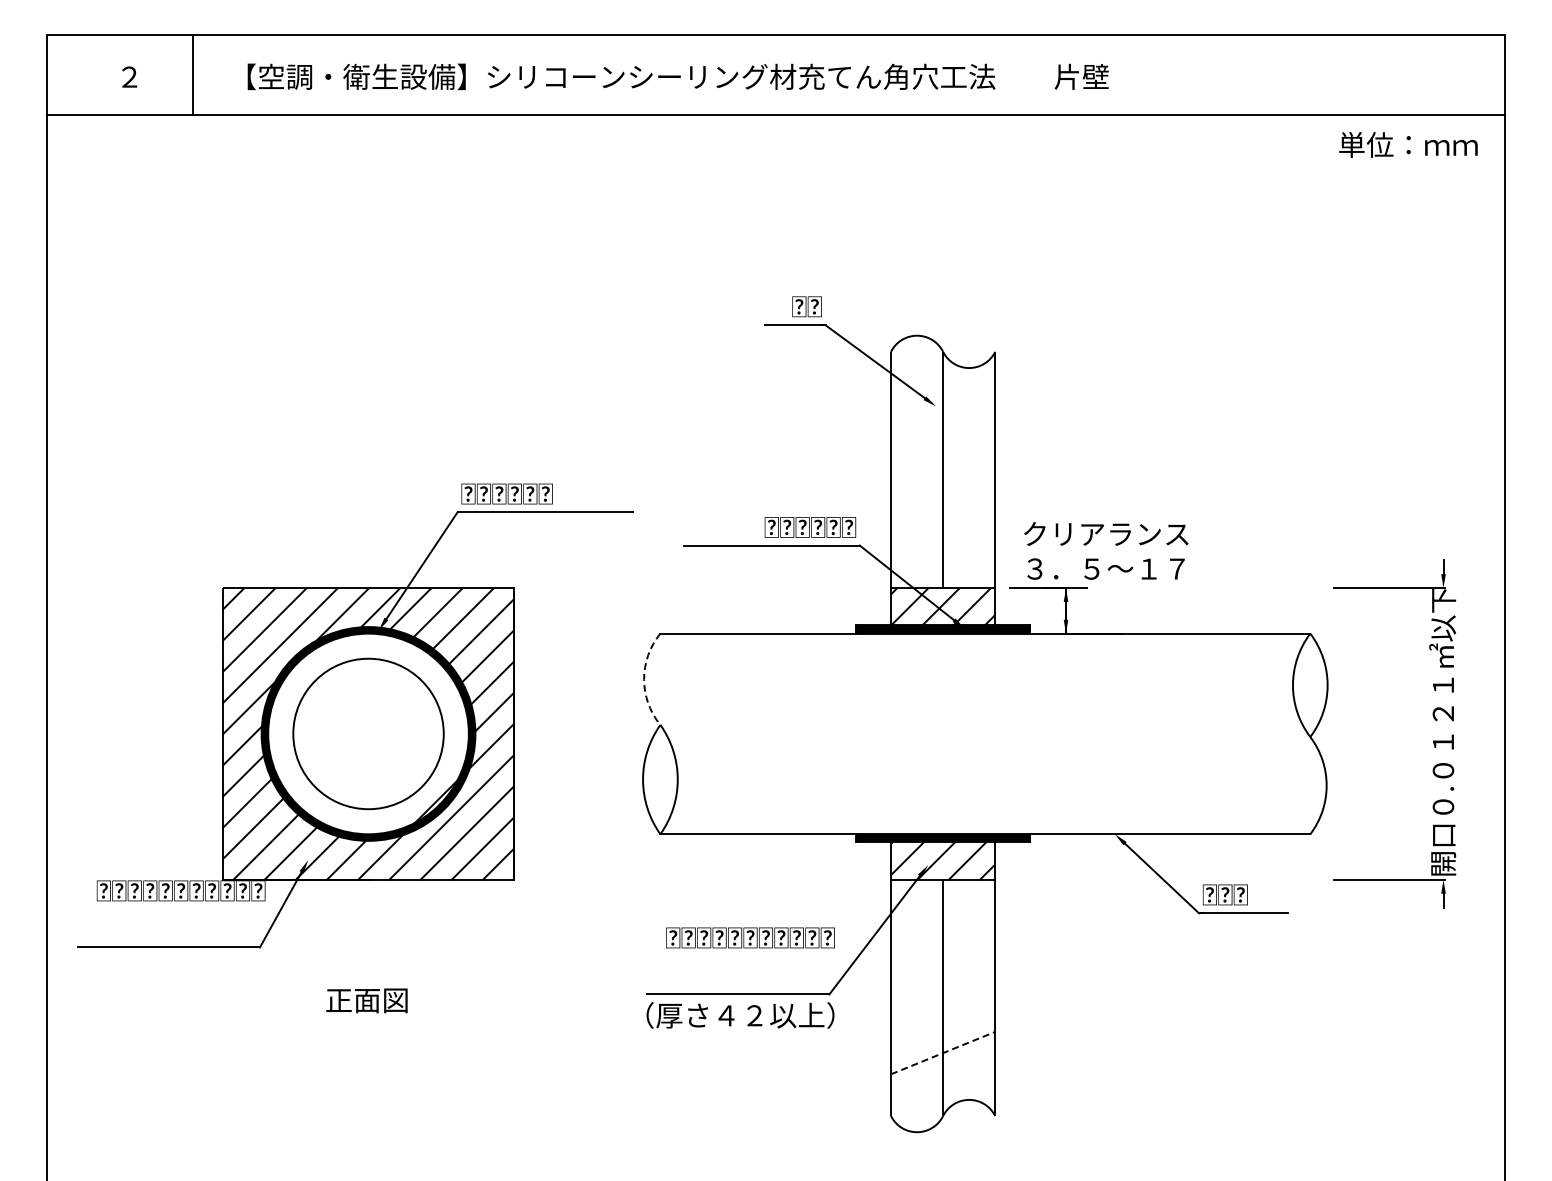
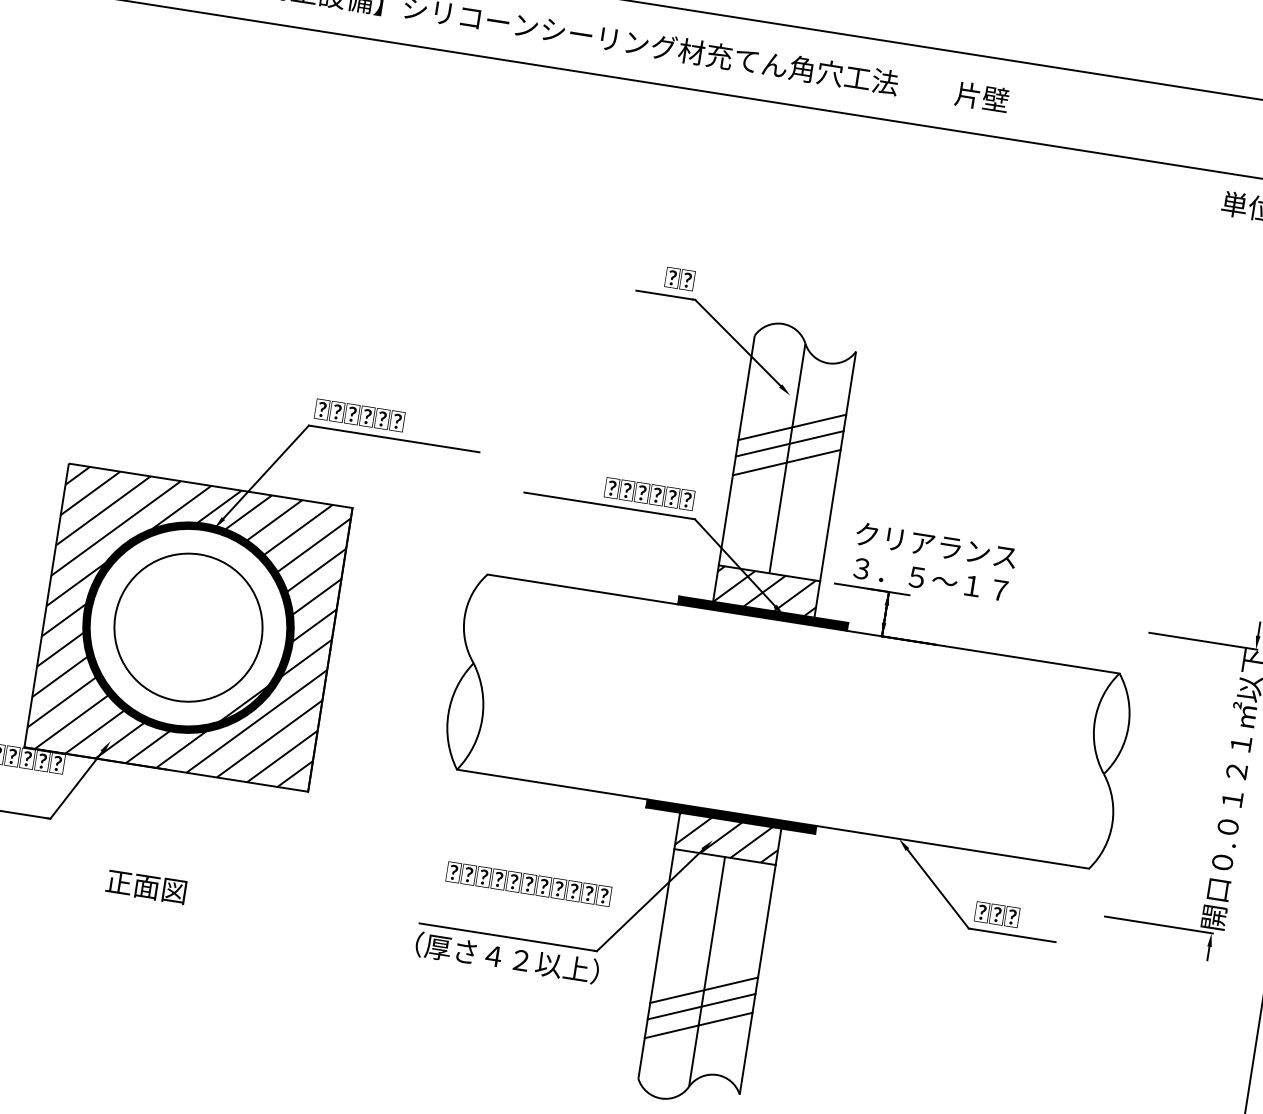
line: (943, 437) -> (792, 426), added
line: (943, 454) -> (790, 443), added
line: (943, 474) -> (787, 462), added
arc: (644, 679) -> (465, 616), dashed -> solid
line: (943, 1016) -> (704, 989), added
line: (943, 1033) -> (701, 1006), added
line: (943, 1052) -> (699, 1024), dashed -> solid

